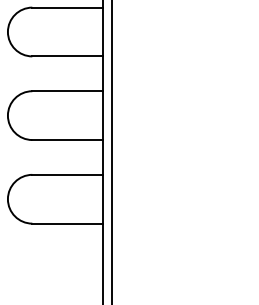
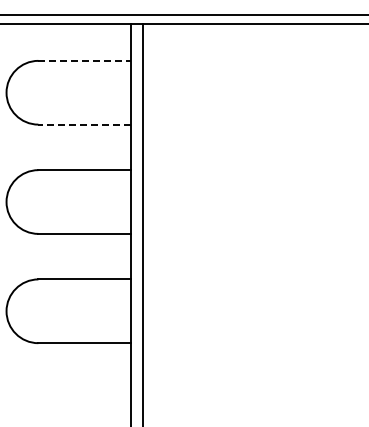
line: (68, 7) -> (85, 60), solid -> dashed
line: (67, 56) -> (84, 124), solid -> dashed

